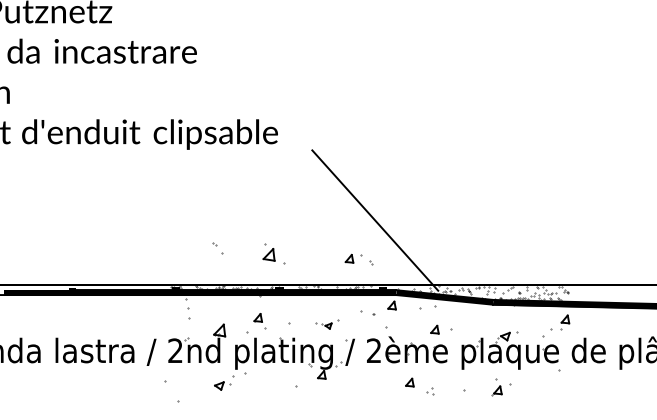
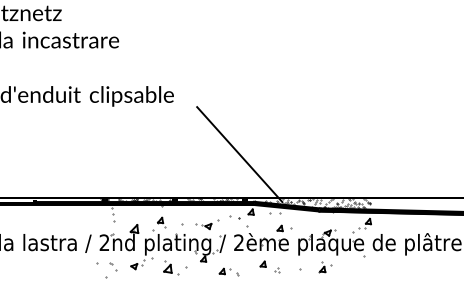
part: (218, 248) -> (113, 266), moved
part: (274, 252) -> (171, 267), moved
part: (358, 258) -> (228, 271), moved
part: (327, 323) -> (207, 224), size x1.43

